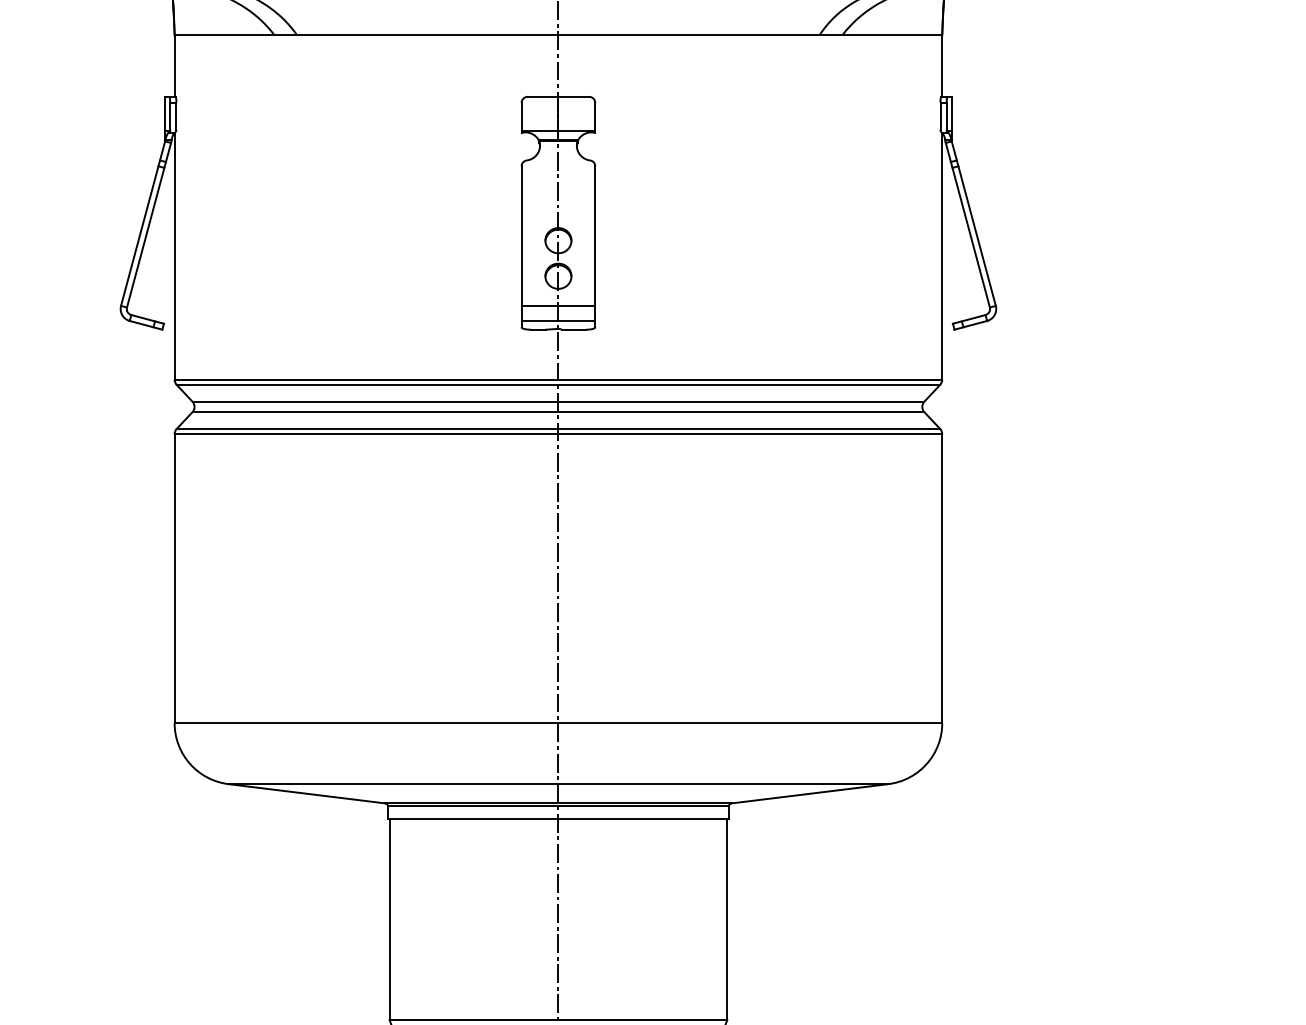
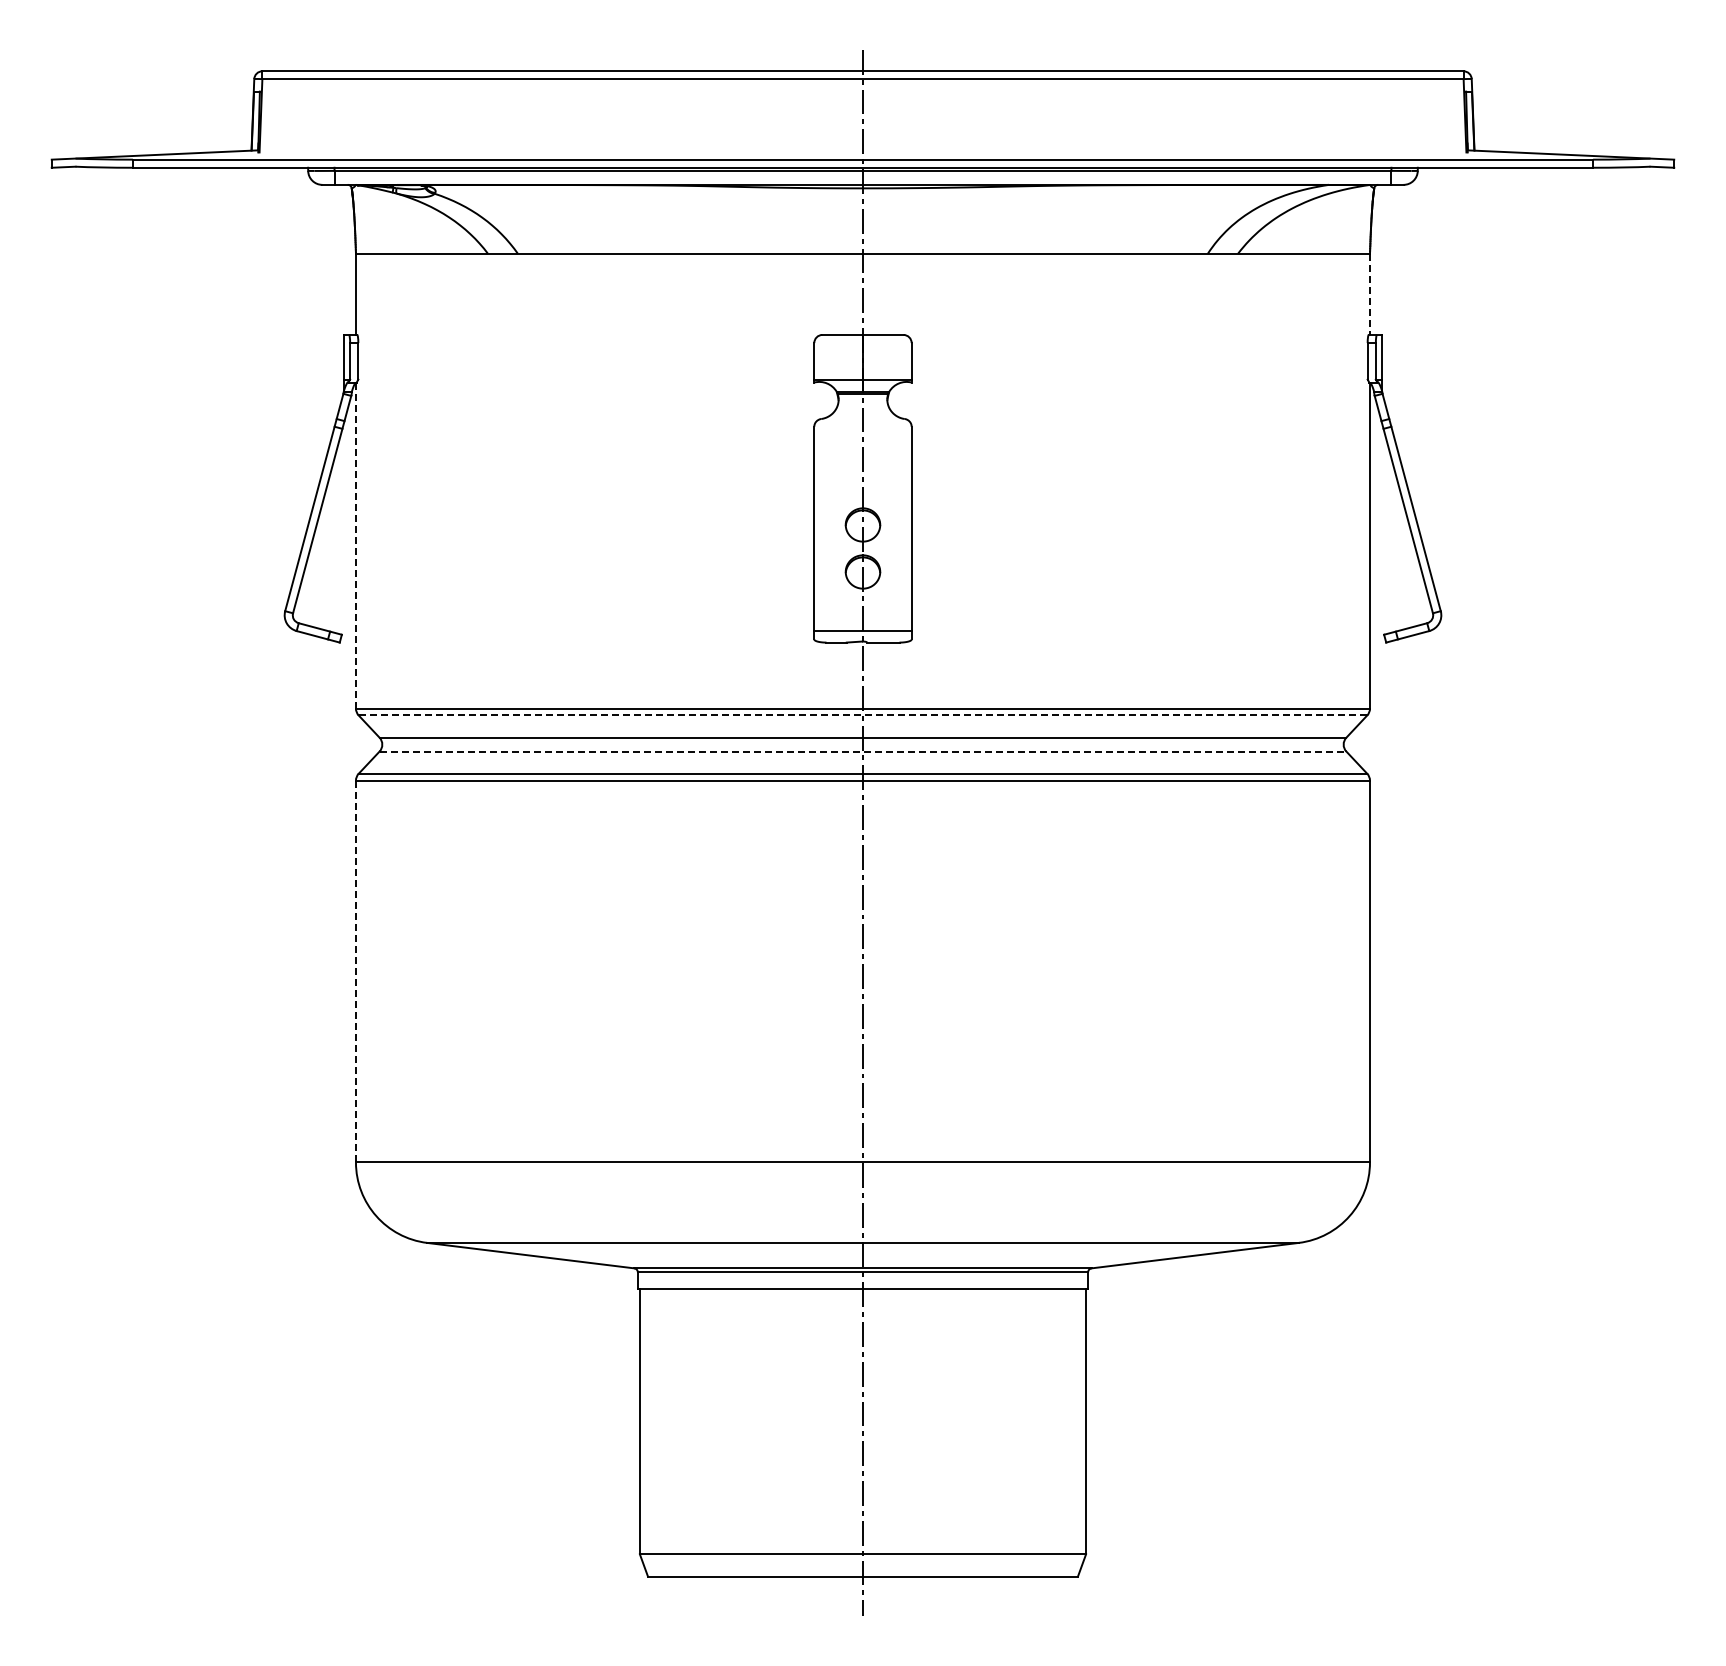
line: (942, 66) -> (1370, 294), solid -> dashed
line: (174, 256) -> (355, 545), solid -> dashed
line: (558, 306) -> (862, 611), removed
line: (558, 384) -> (863, 715), solid -> dashed
line: (558, 412) -> (863, 751), solid -> dashed
line: (174, 578) -> (355, 971), solid -> dashed

